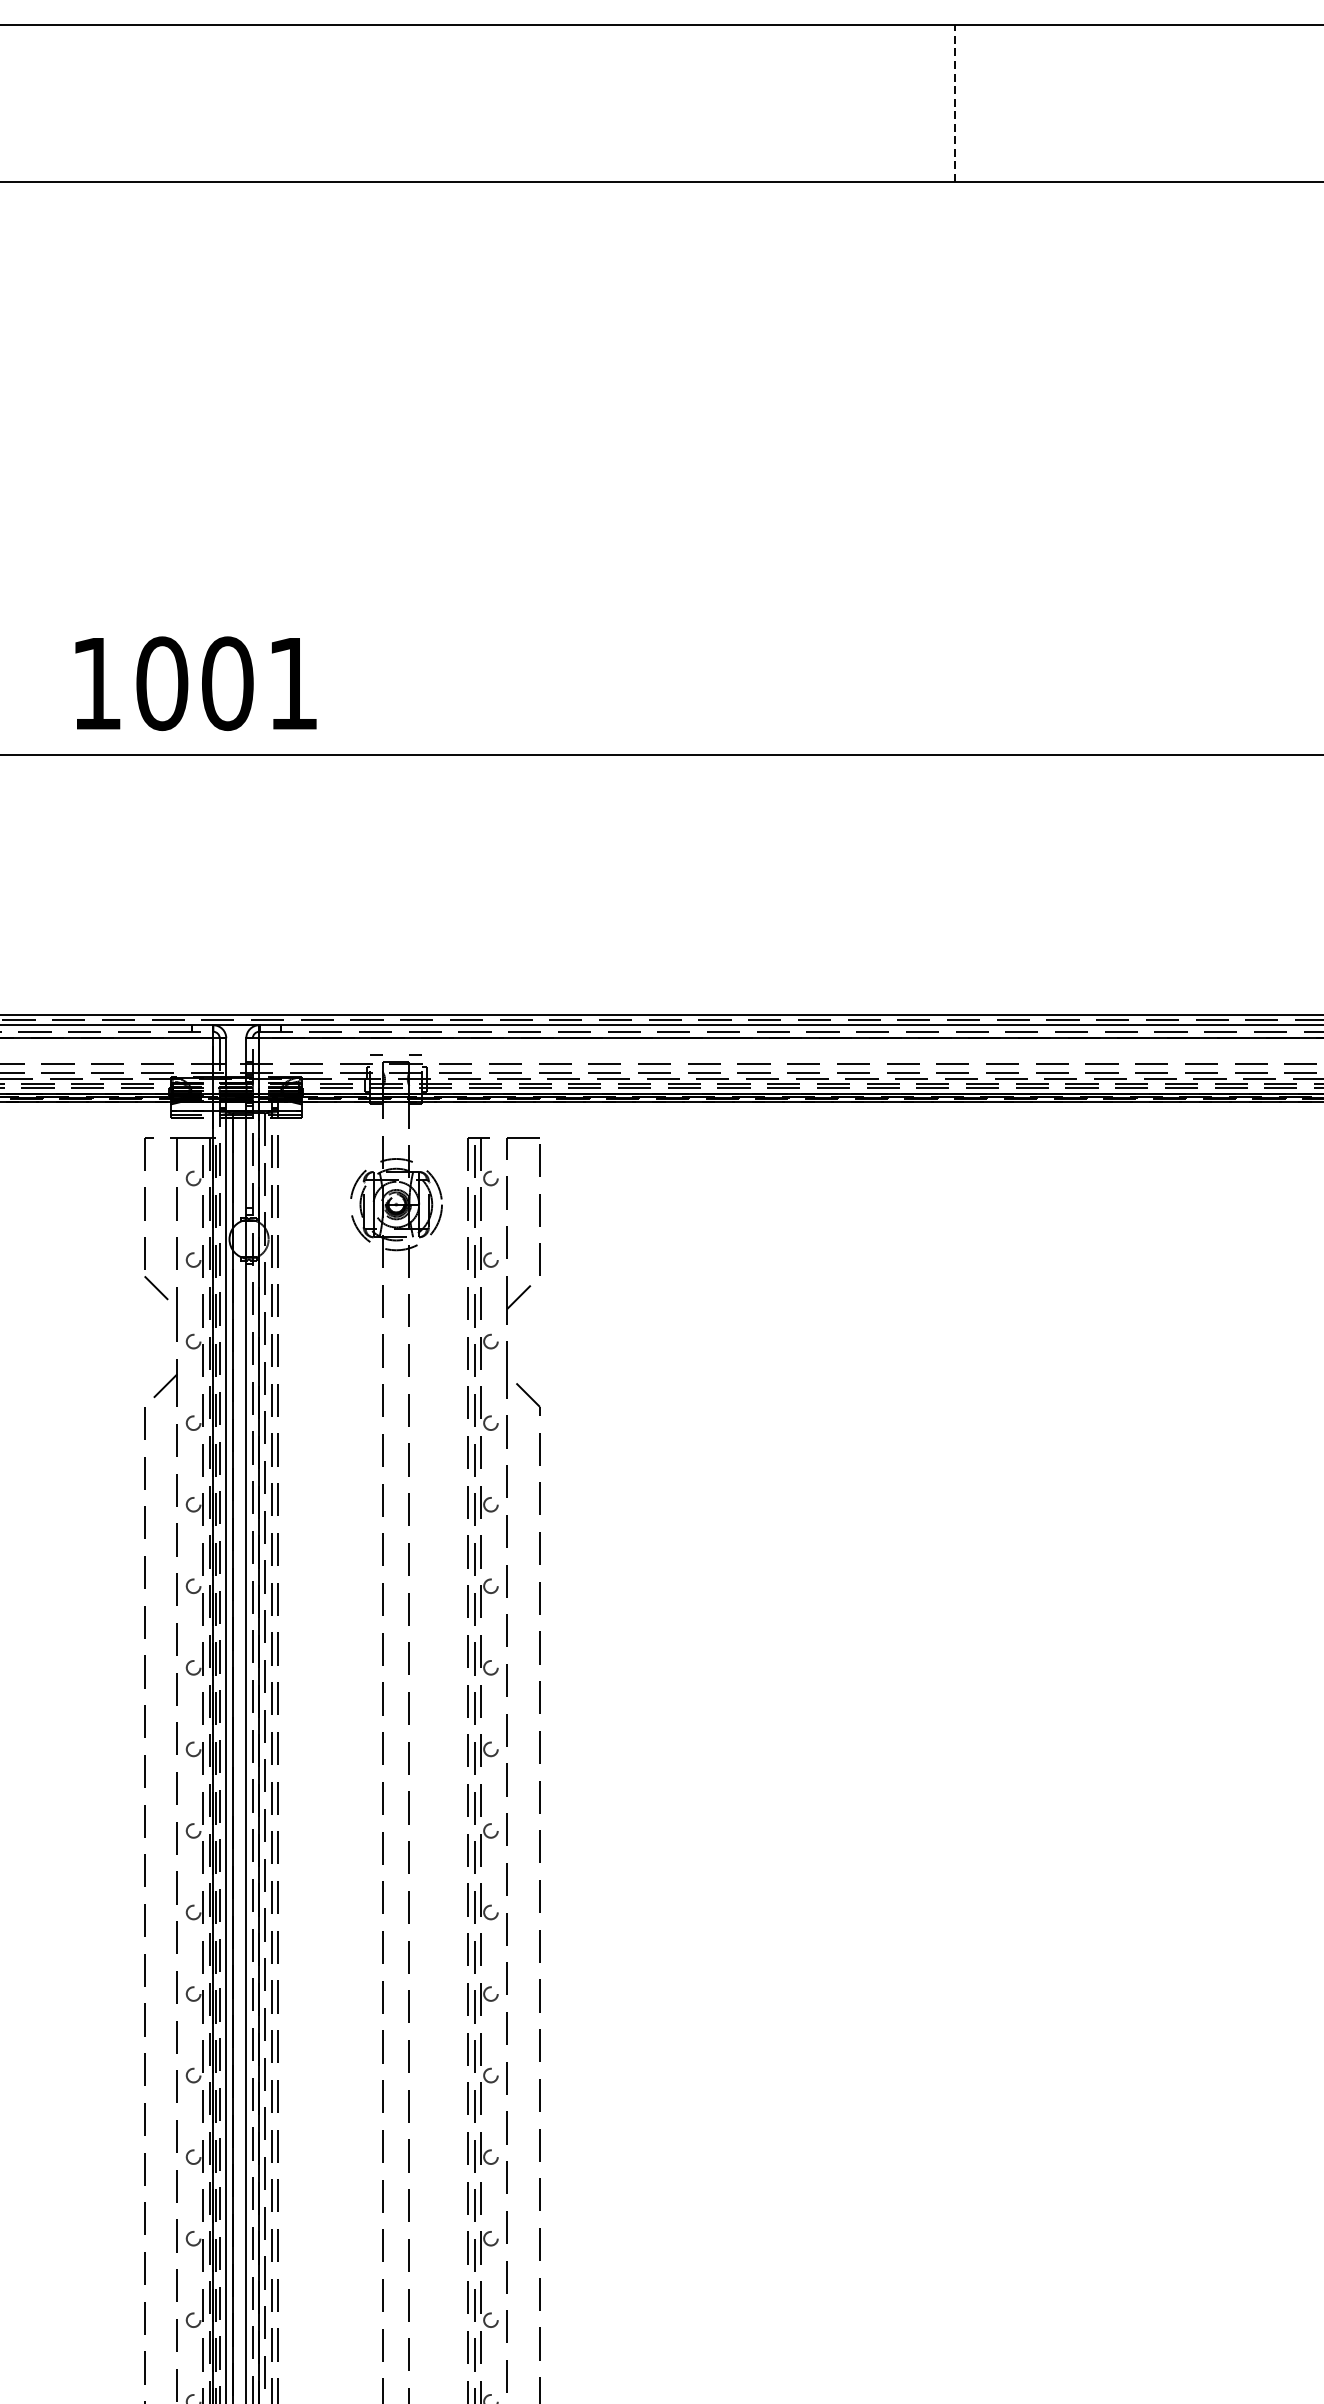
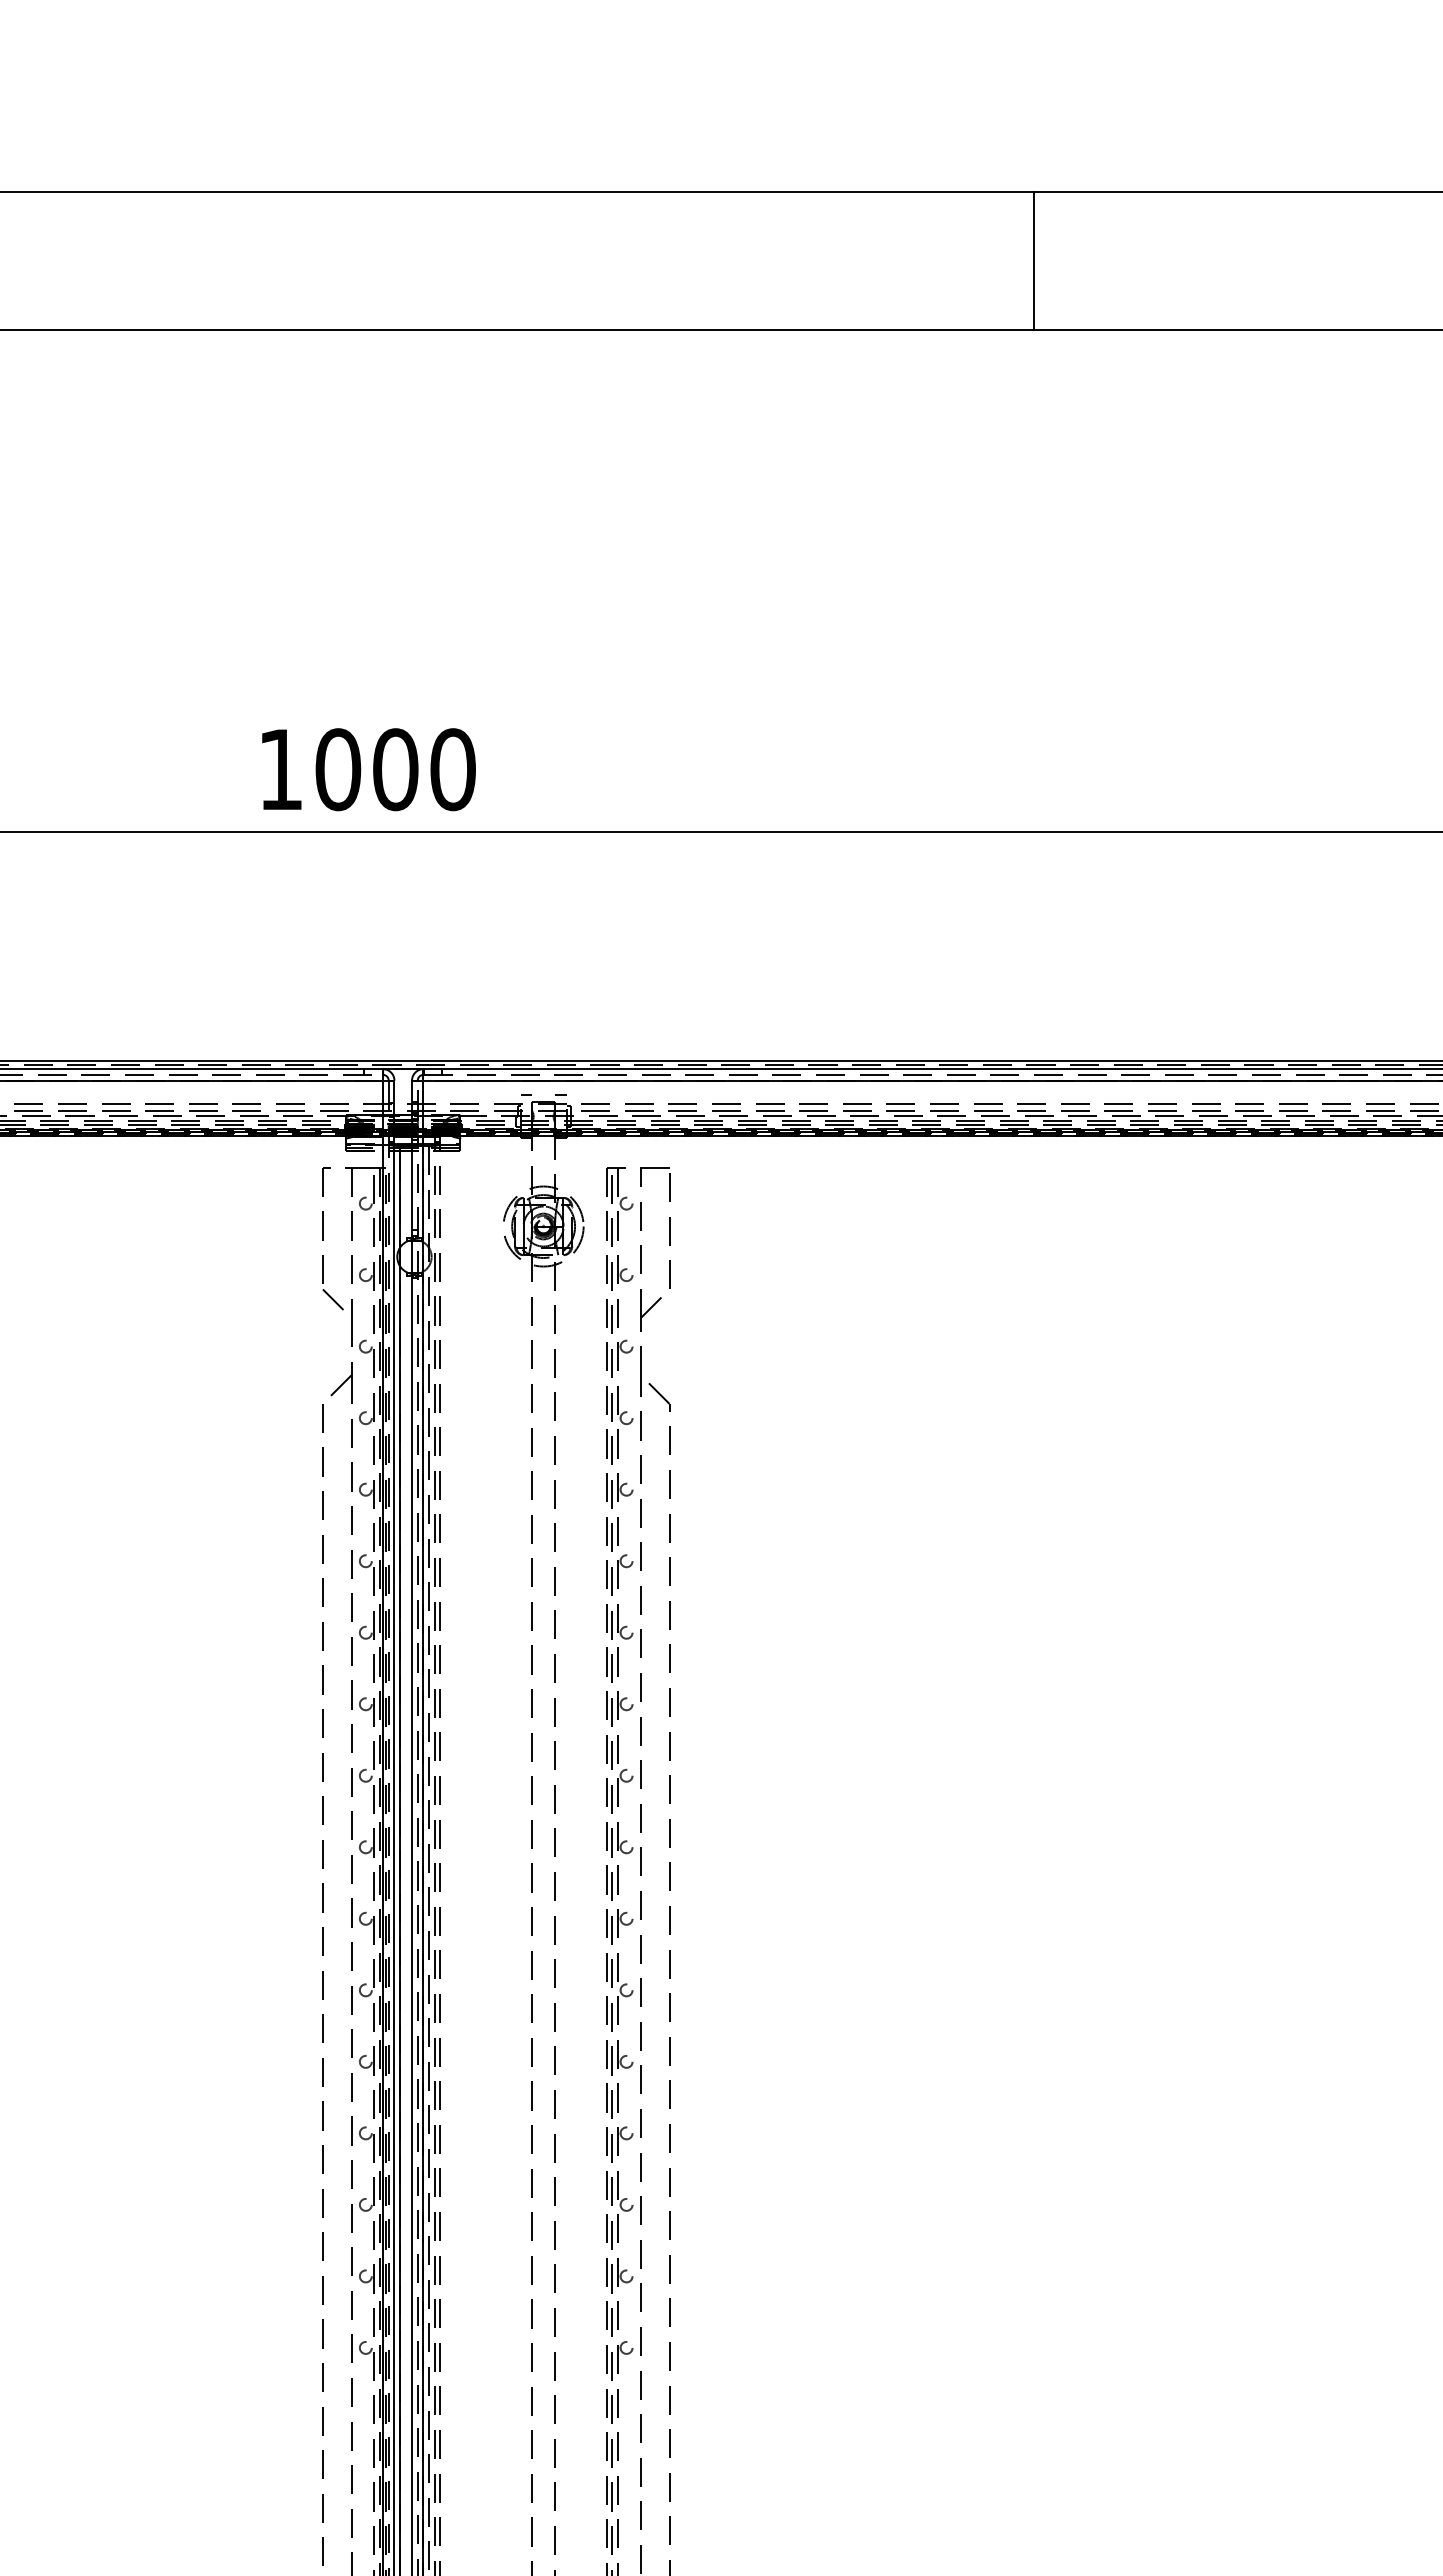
line: (954, 103) -> (1033, 260), dashed -> solid
text: (292, 683) -> (452, 769), 1001 -> 1000

